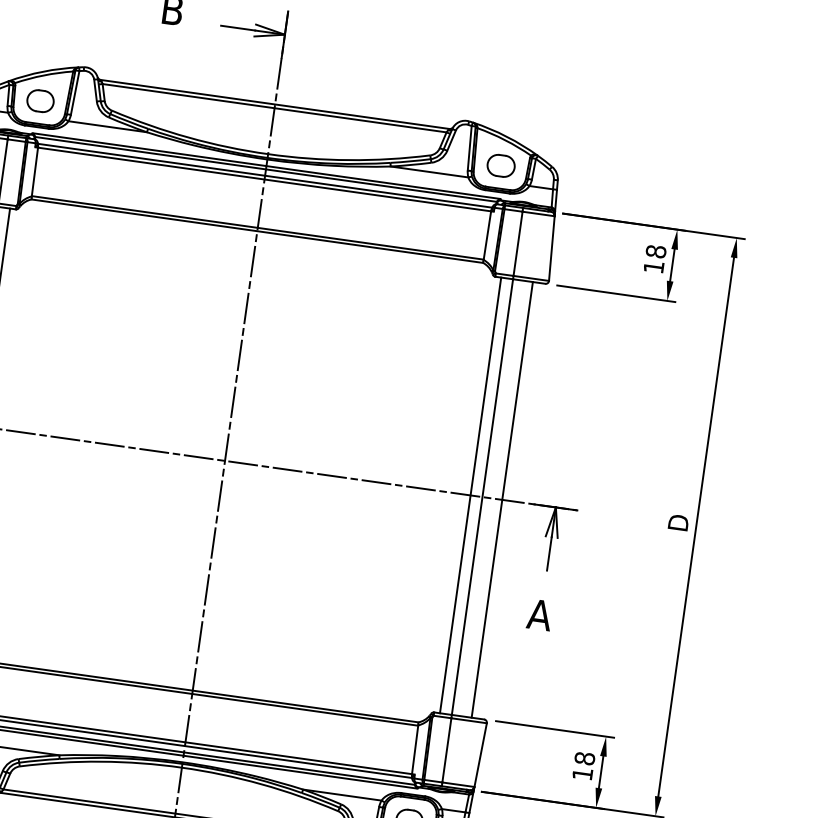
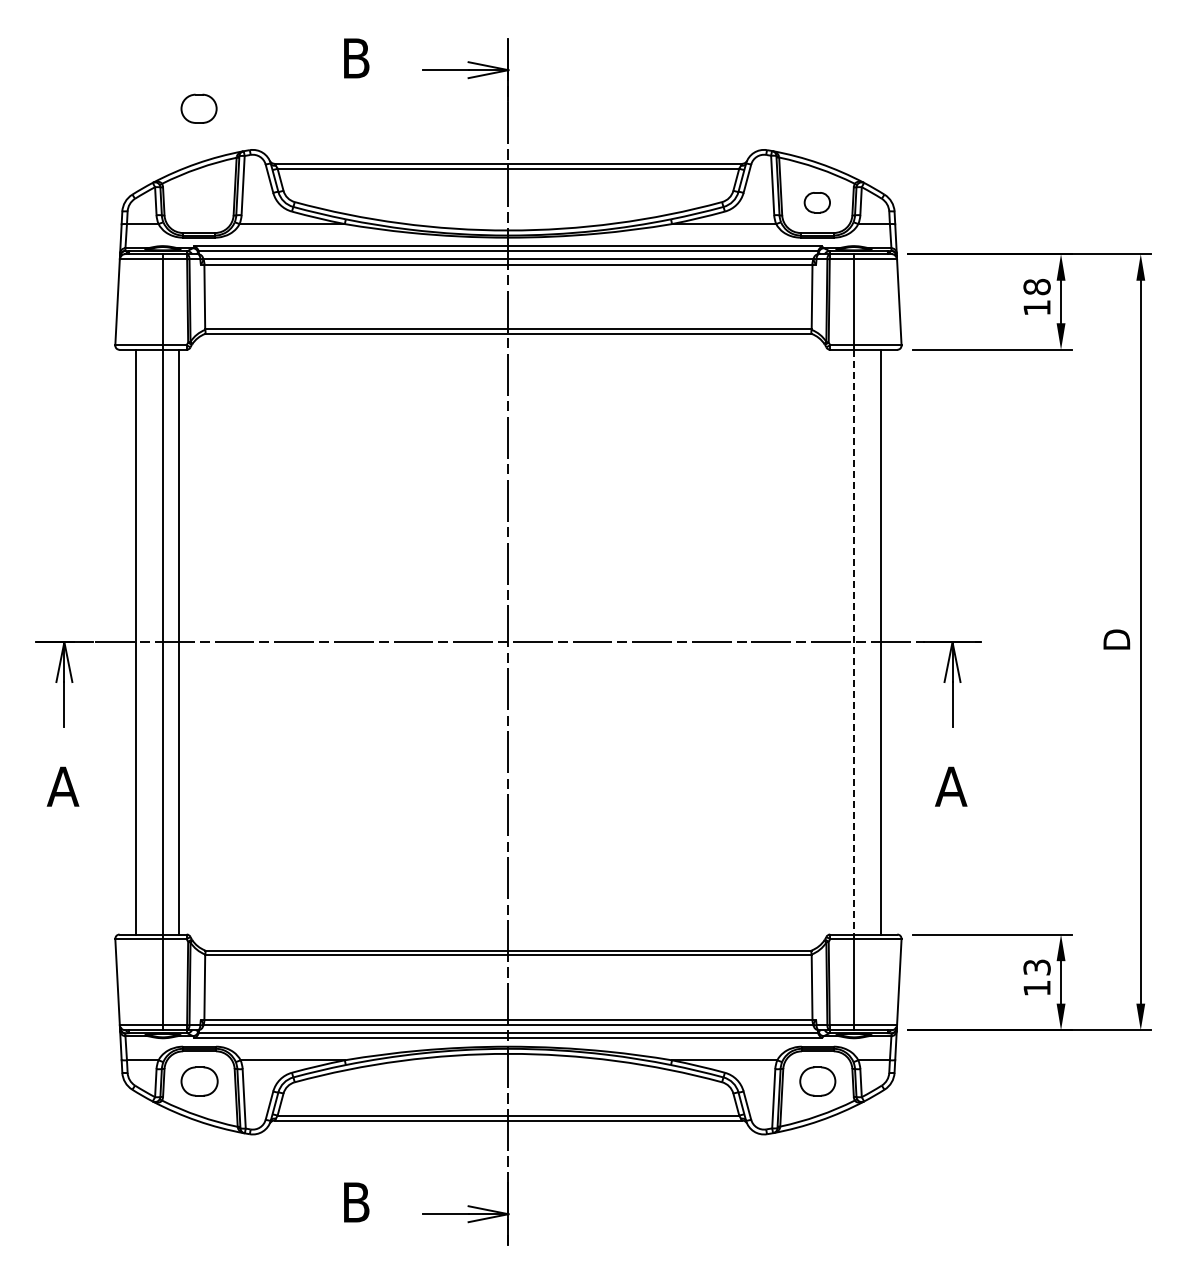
part: (40, 100) -> (198, 108), moved
part: (501, 165) -> (817, 202), size x0.7
line: (471, 494) -> (838, 641), removed
line: (482, 497) -> (853, 642), solid -> dashed
text: (584, 758) -> (1036, 967), 18 -> 13

